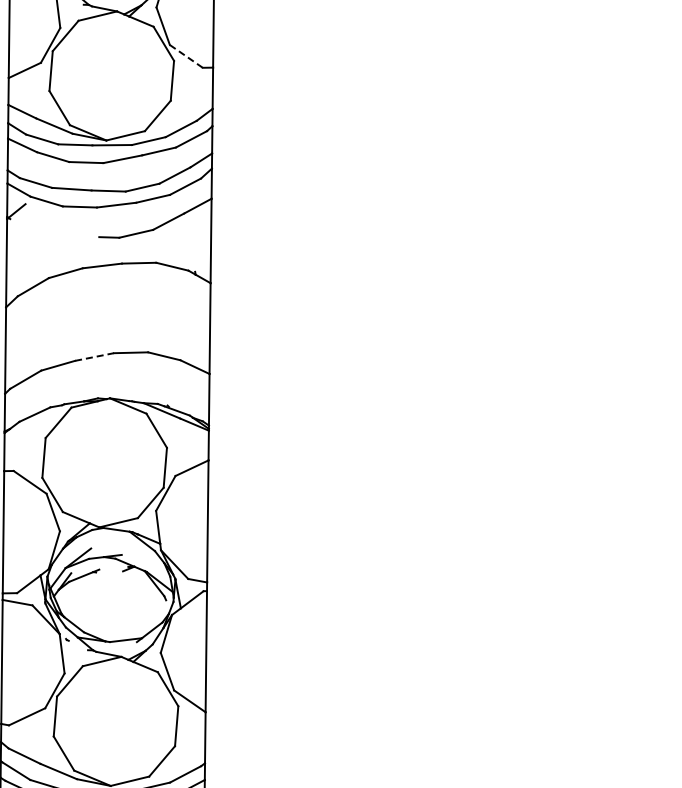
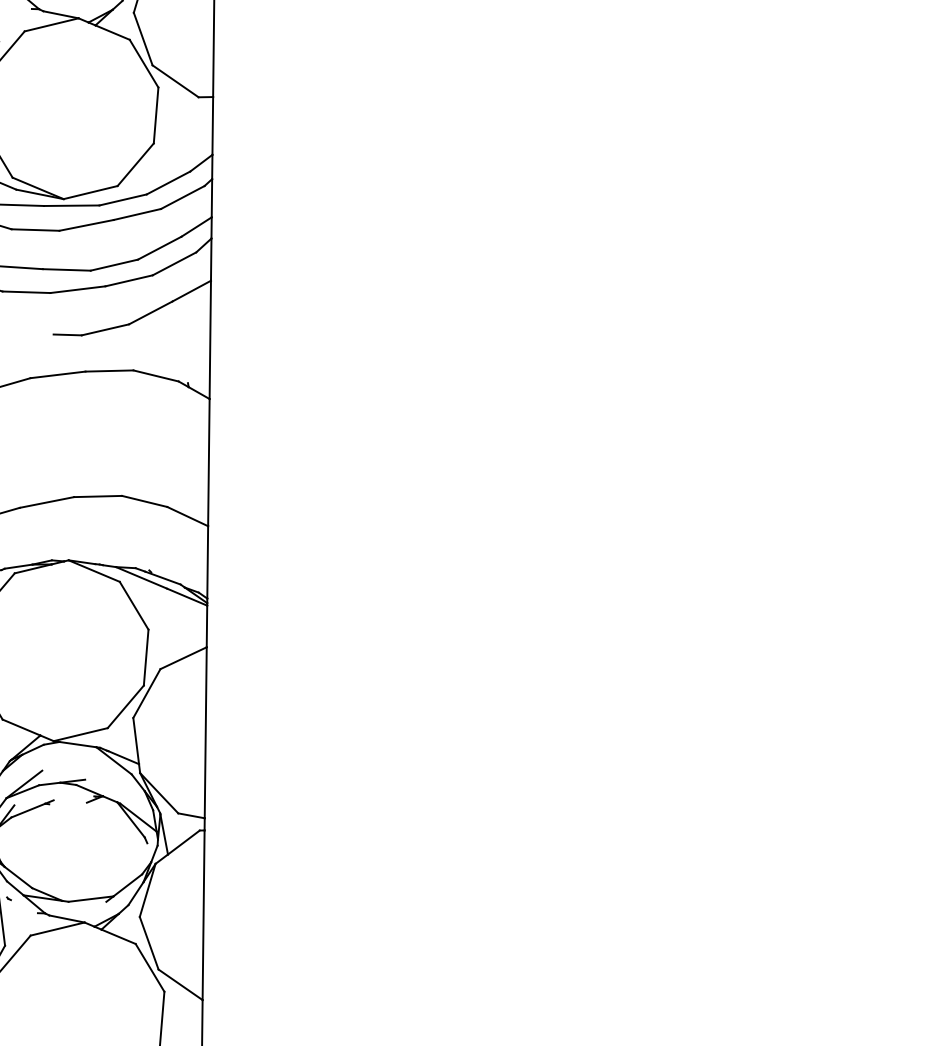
line: (185, 56) -> (174, 81), dashed -> solid
line: (94, 357) -> (46, 503), dashed -> solid

